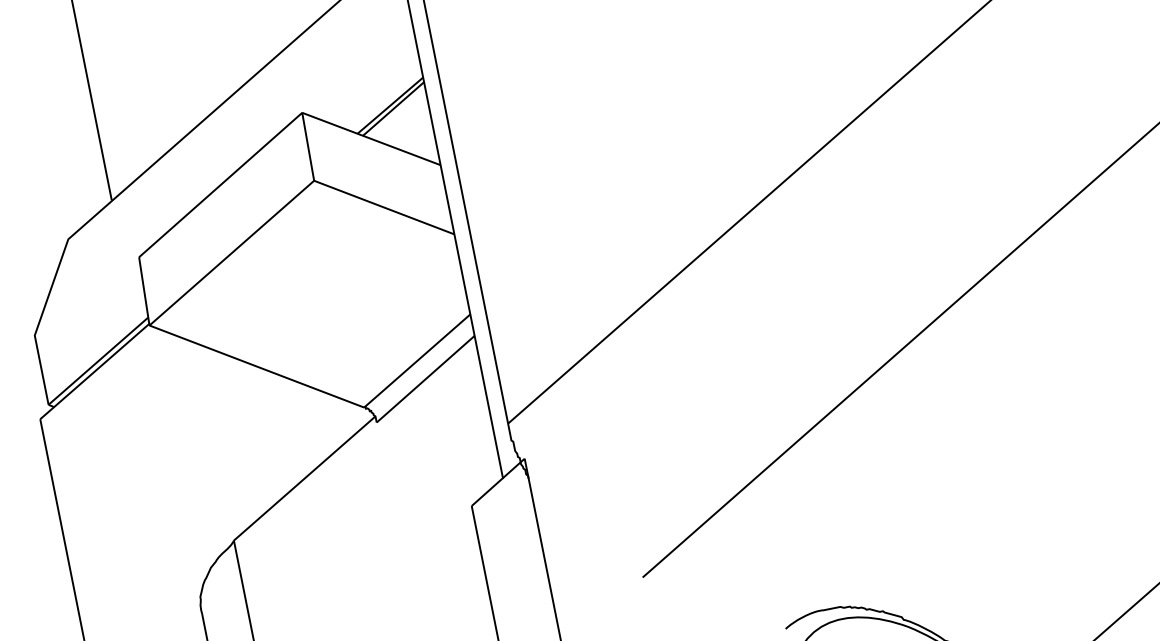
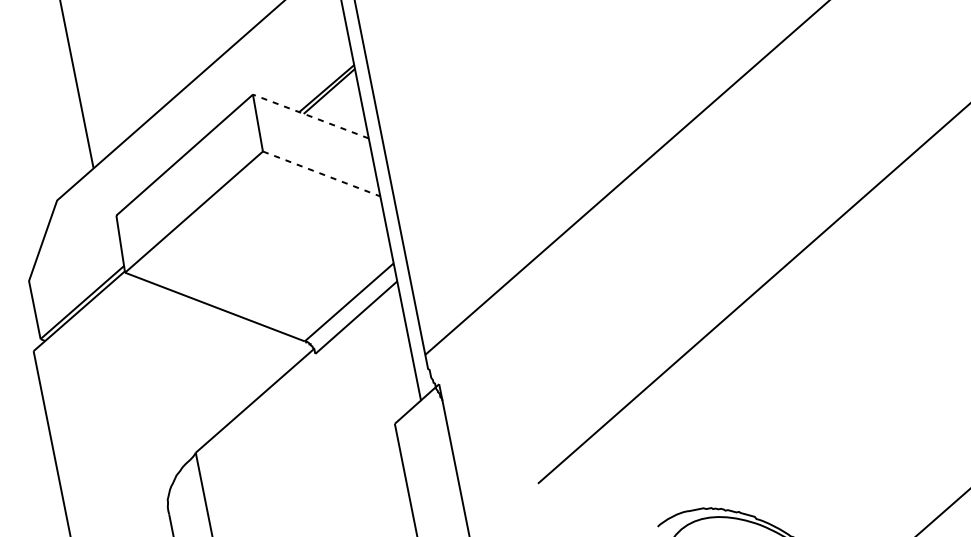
line: (371, 139) -> (310, 116), solid -> dashed
line: (384, 207) -> (321, 173), solid -> dashed

